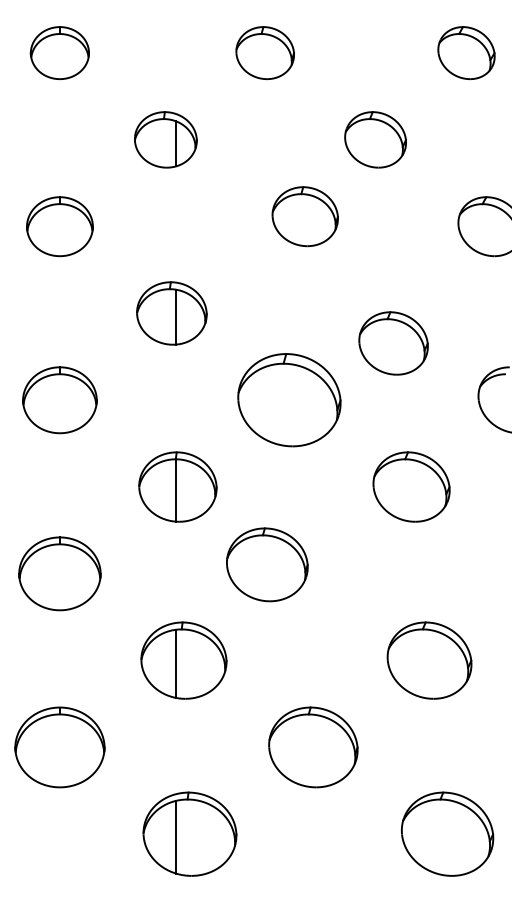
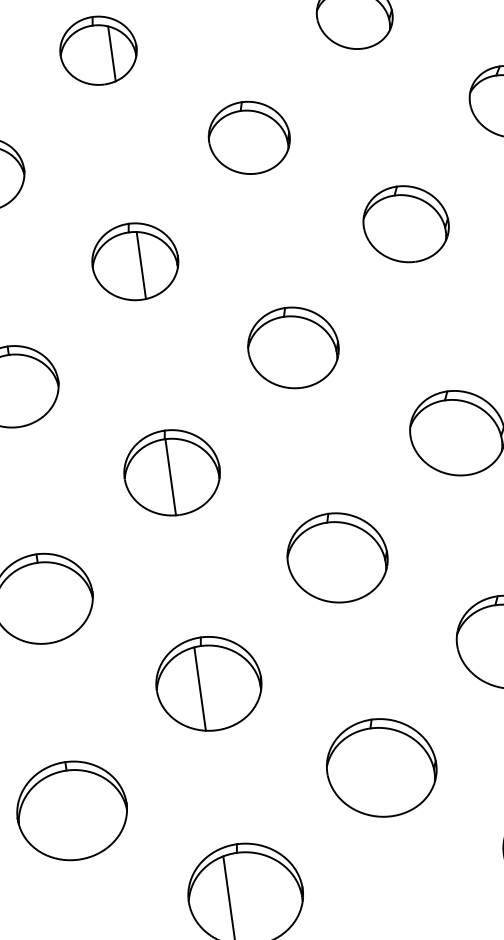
part: (304, 216) -> (248, 137), moved
part: (393, 343) -> (406, 224), moved
part: (288, 400) -> (292, 348), size x0.71
part: (267, 564) -> (337, 557), moved

